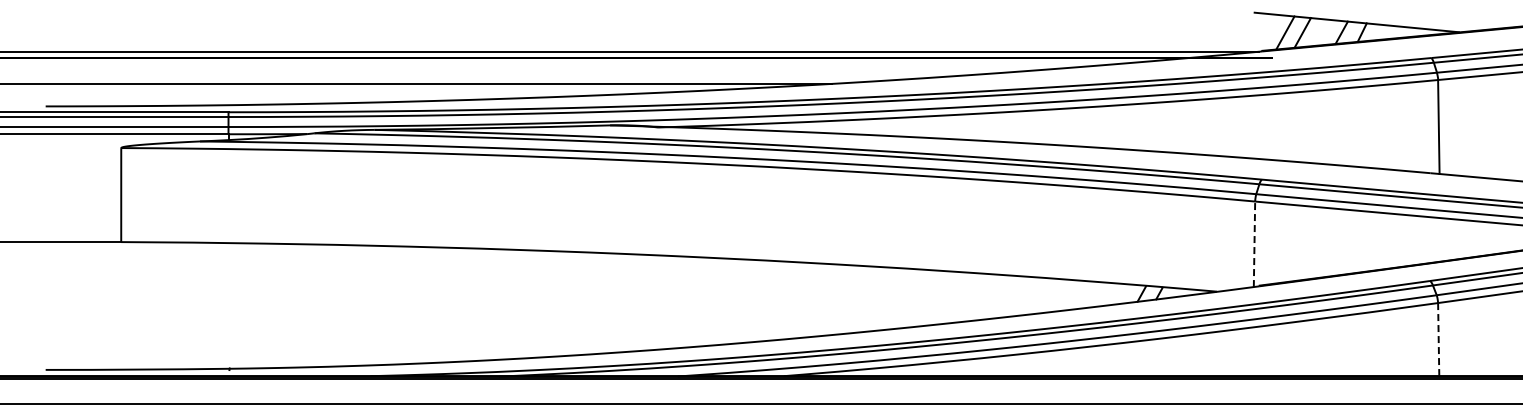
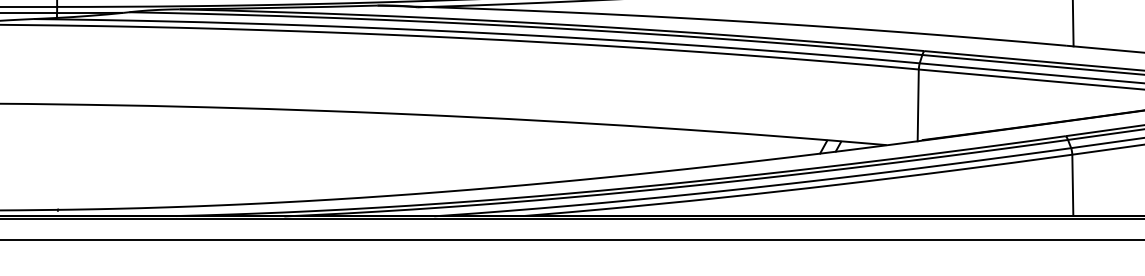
line: (1254, 244) -> (918, 105), dashed -> solid
line: (1438, 339) -> (1072, 185), dashed -> solid

